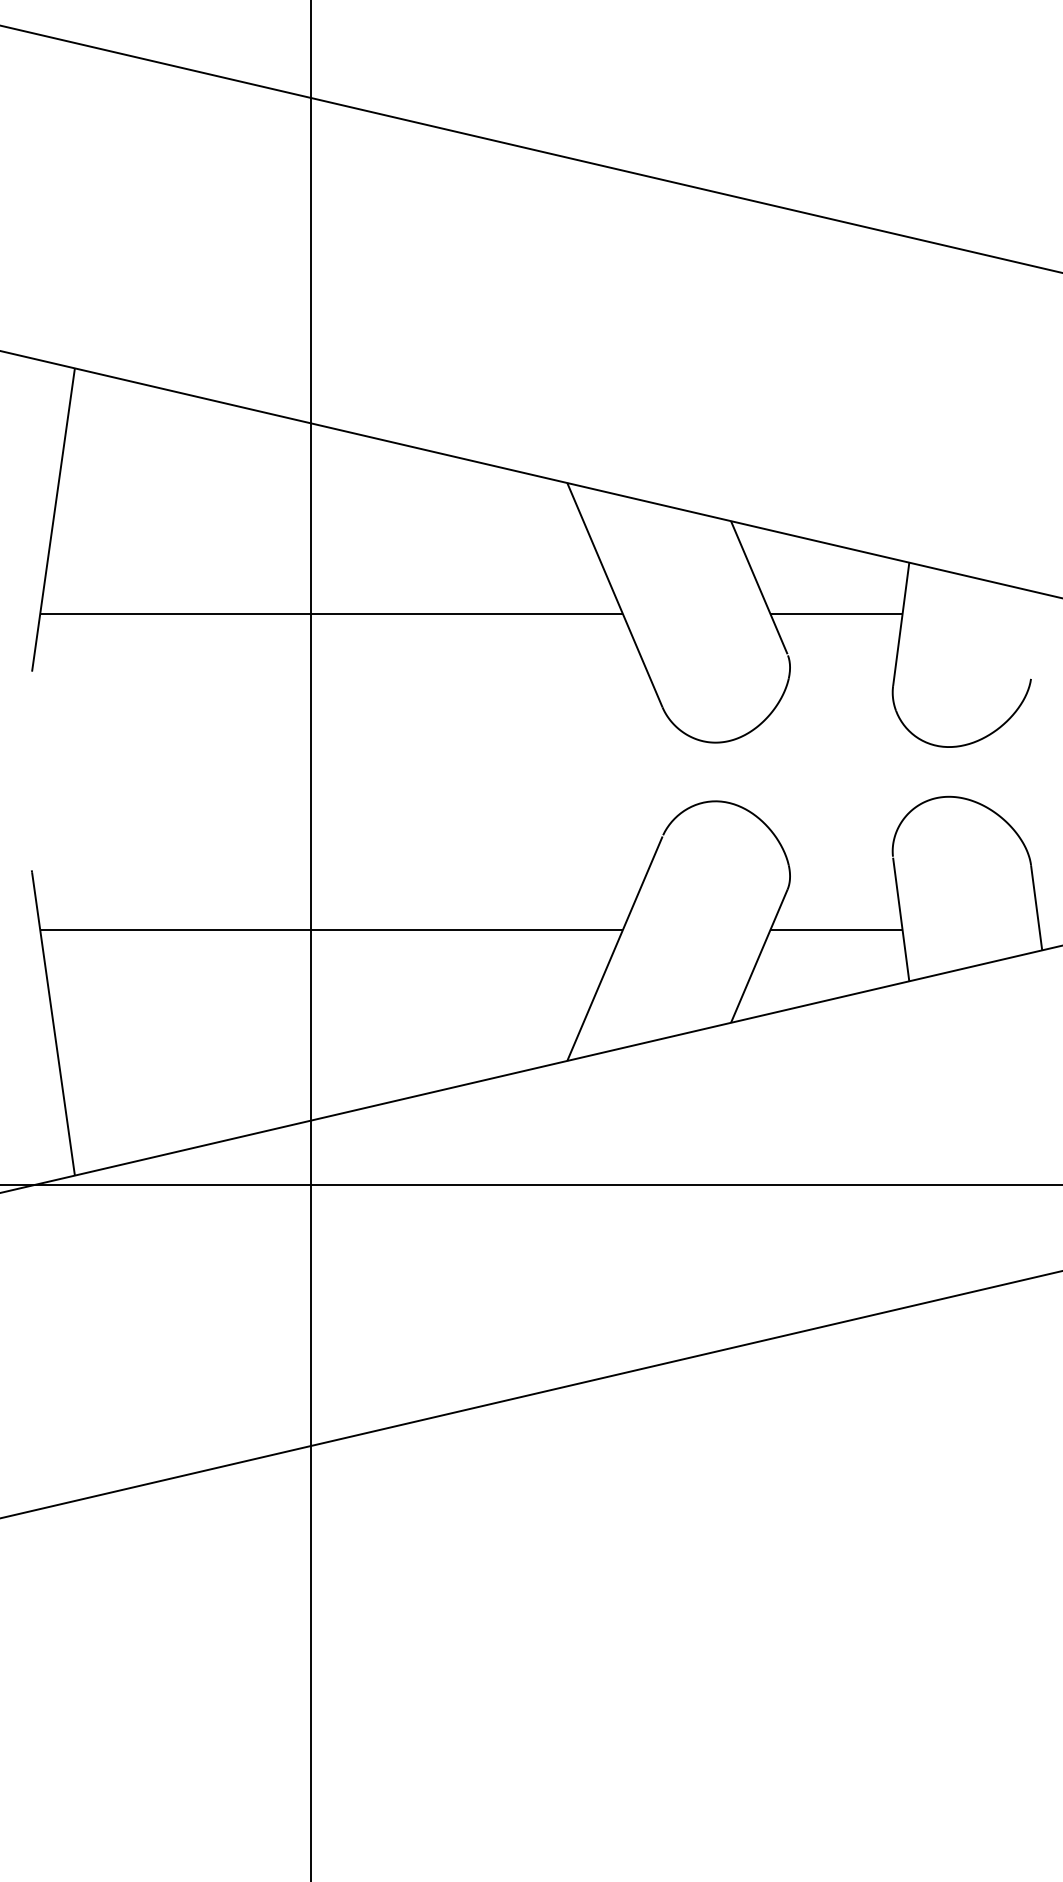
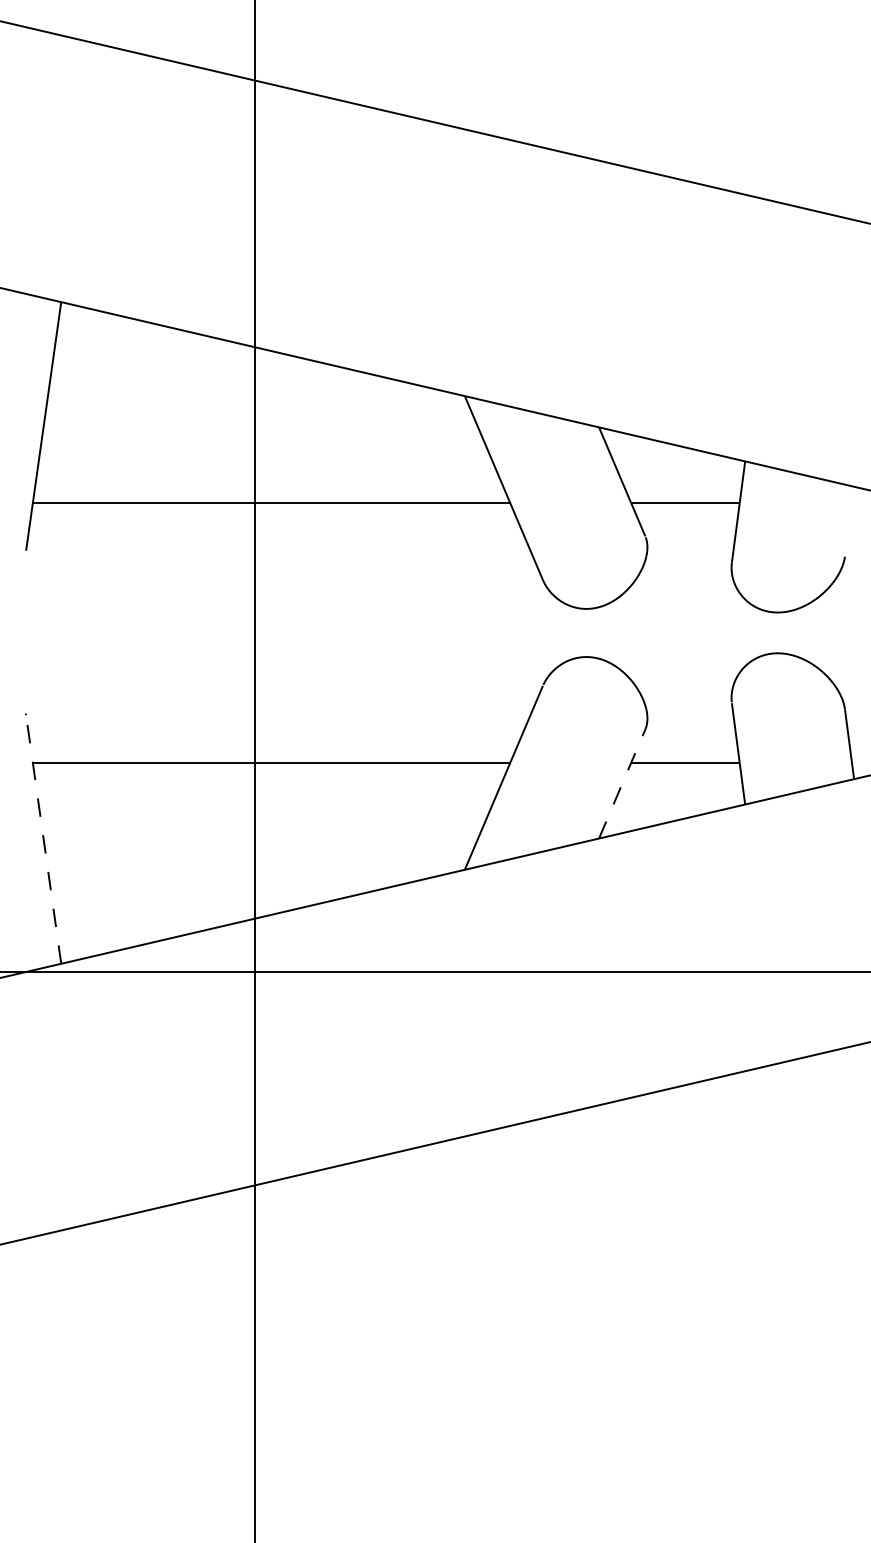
line: (759, 955) -> (622, 783), solid -> dashed
line: (53, 1023) -> (43, 839), solid -> dashed

